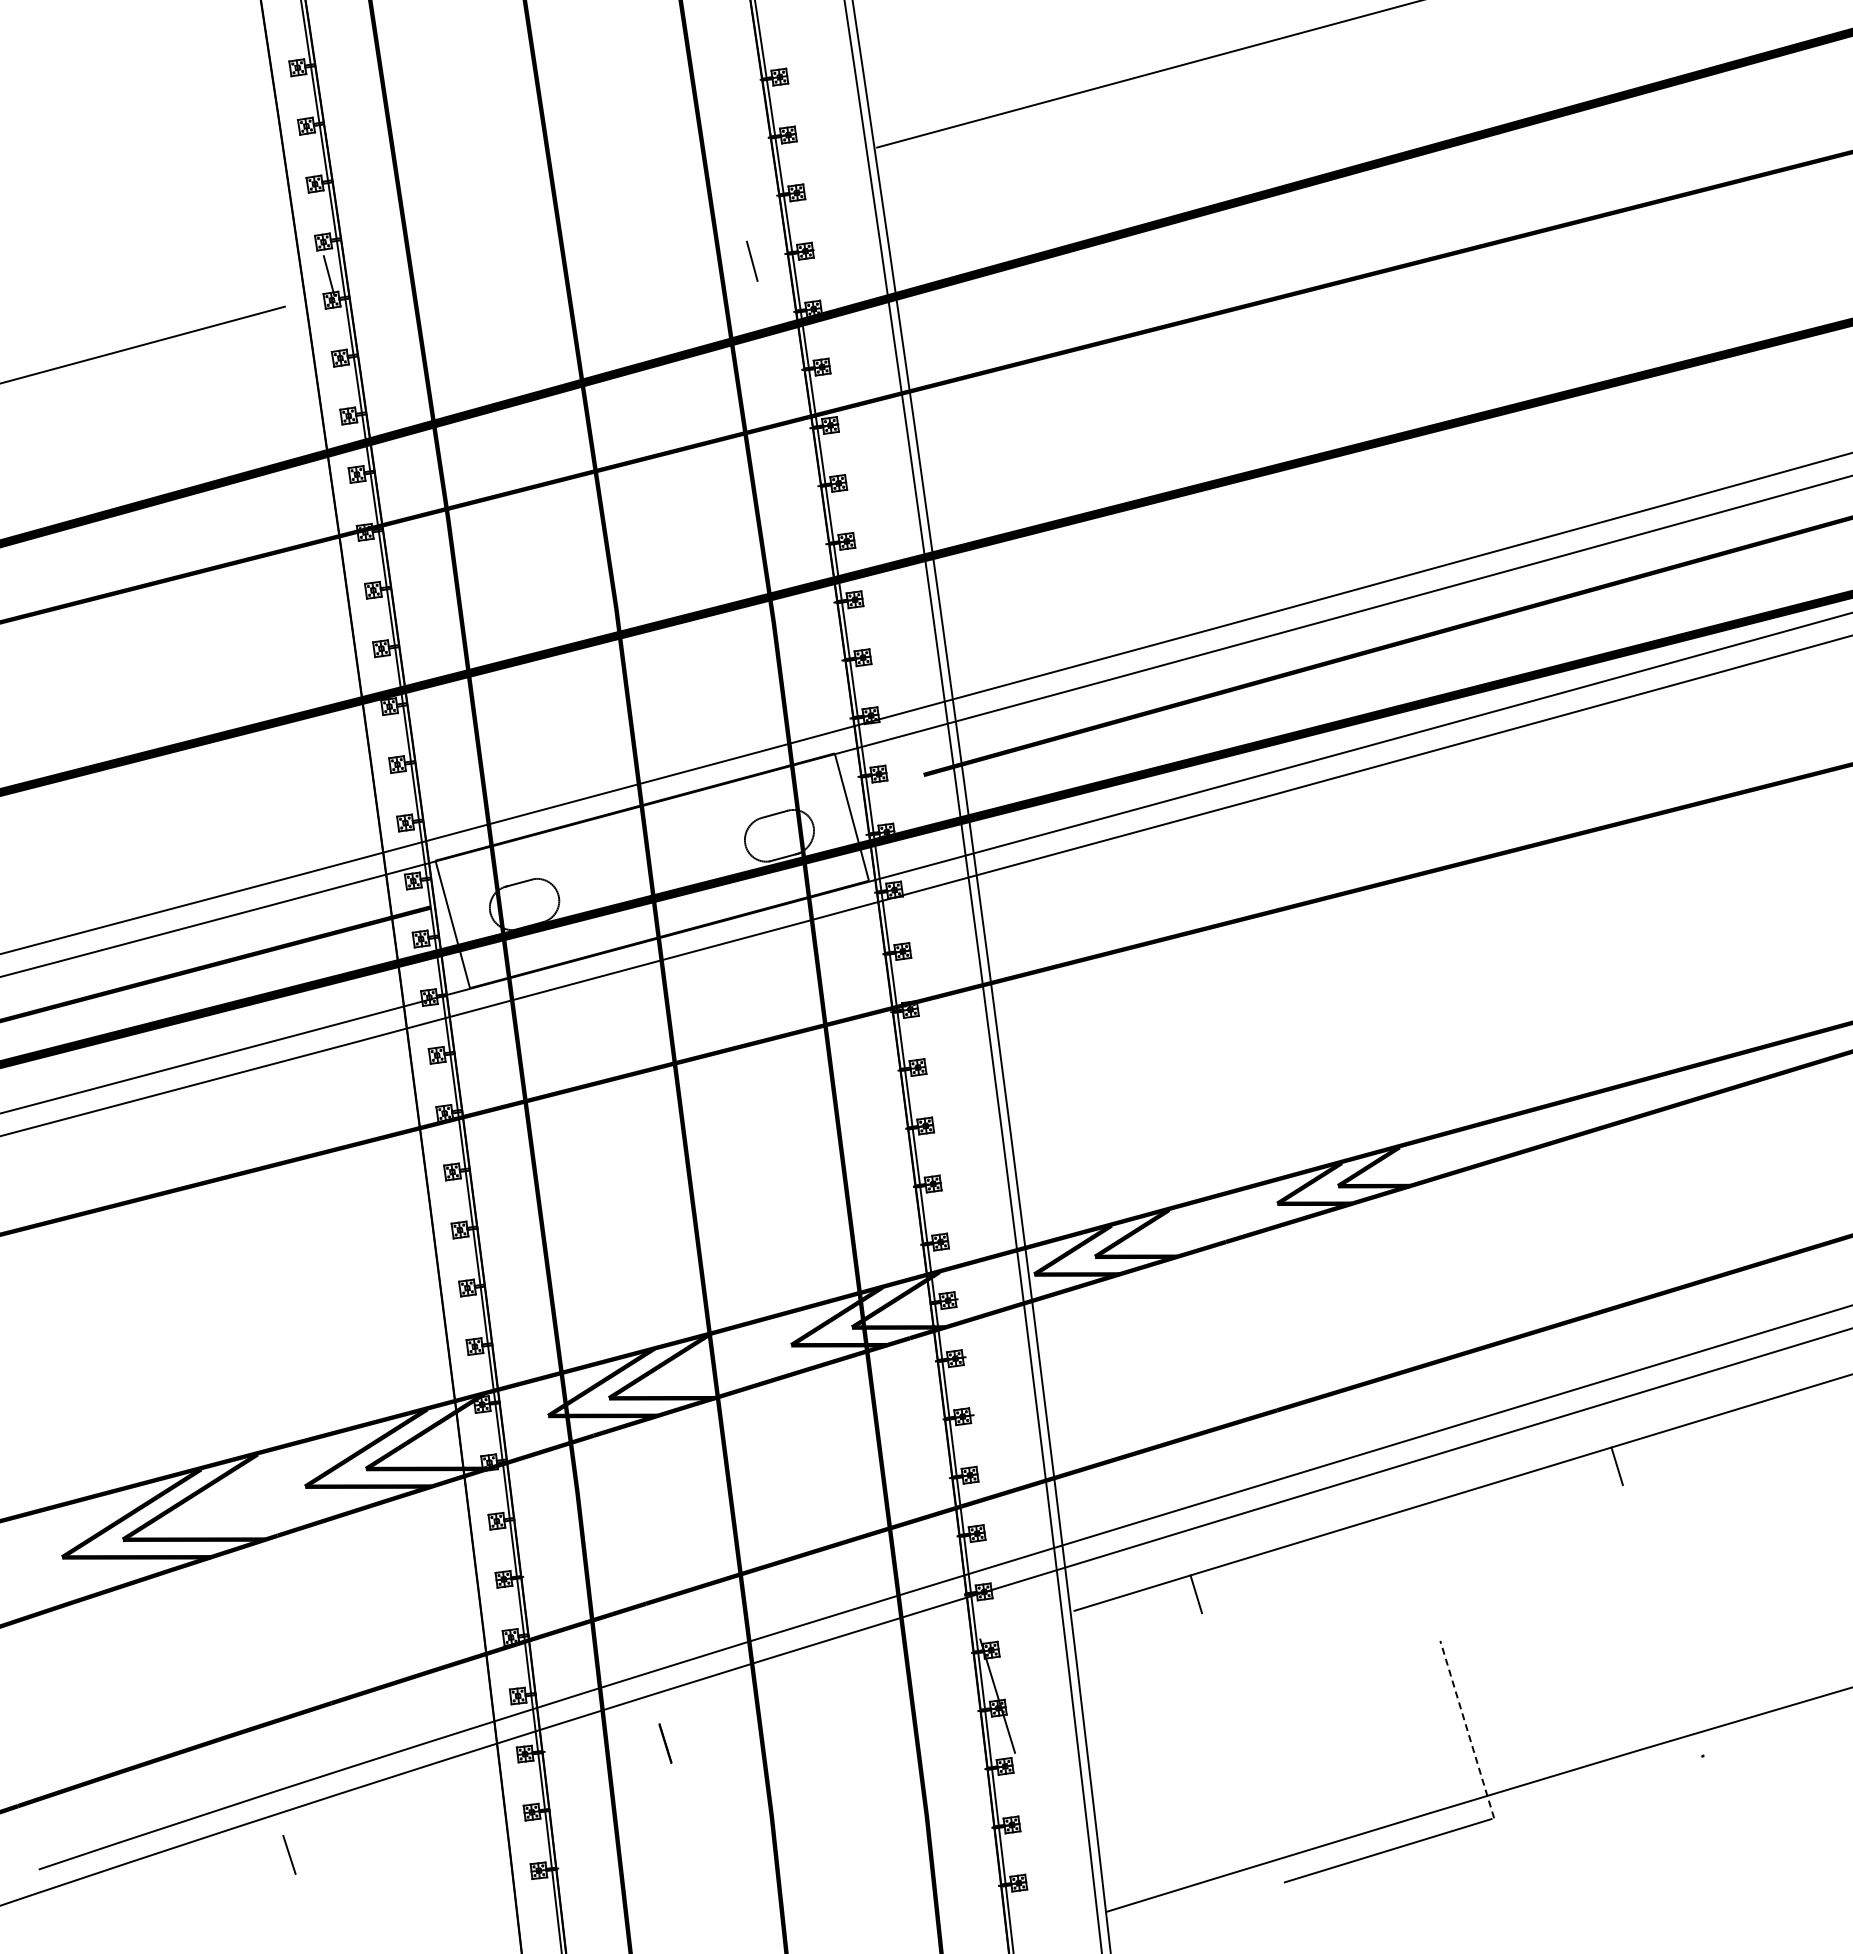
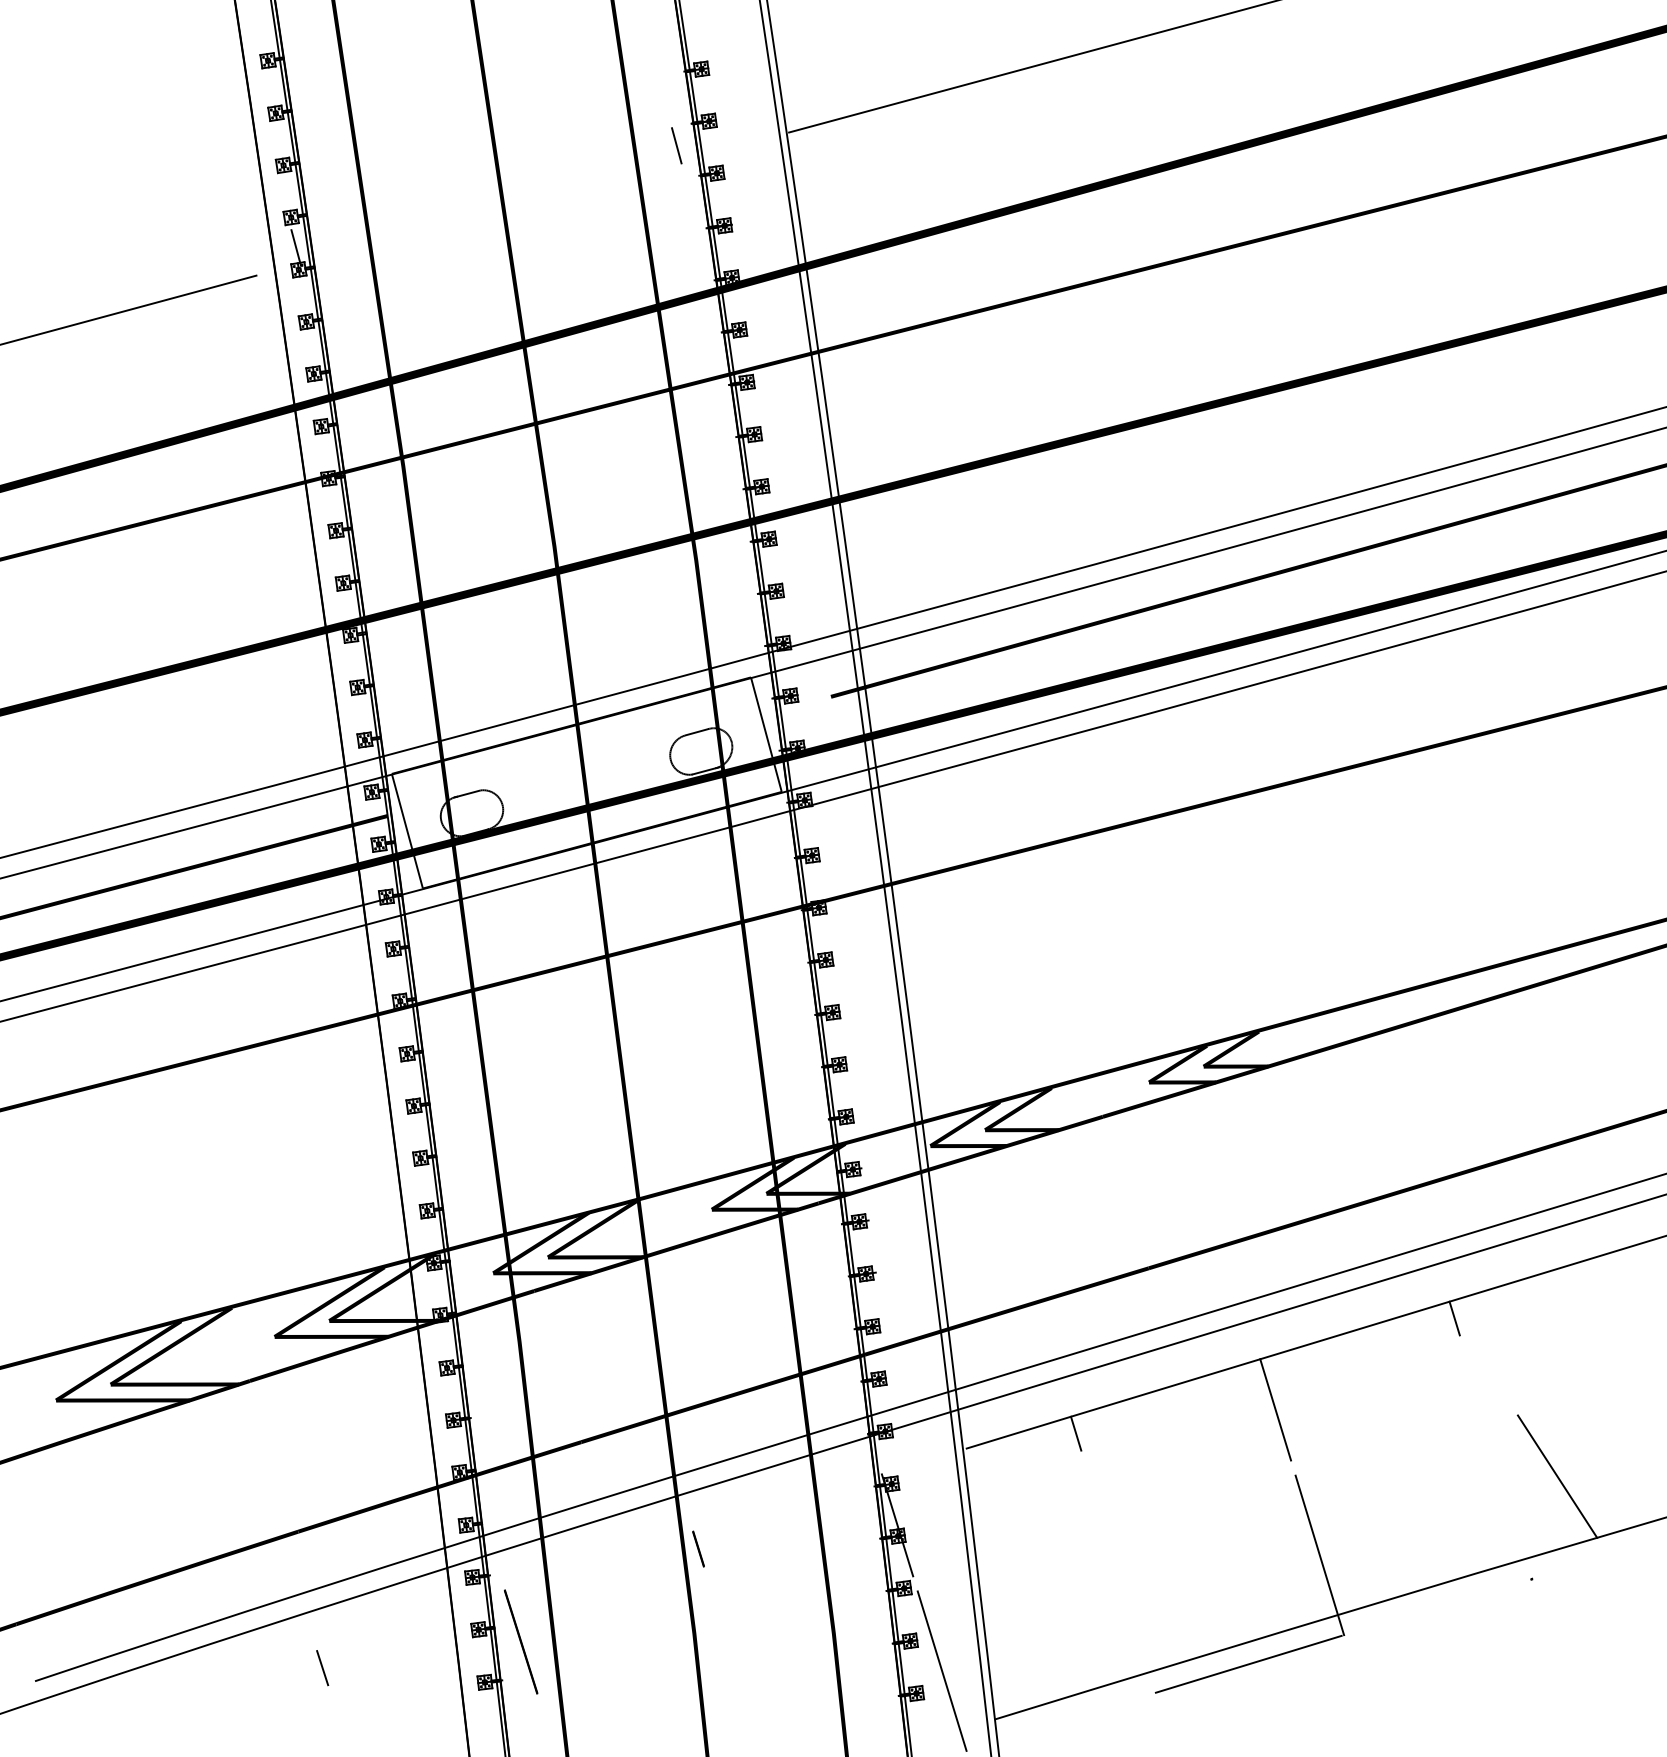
line: (752, 260) -> (677, 145), moved
line: (1418, 1567) -> (1276, 1409), added
line: (1731, 1642) -> (1557, 1477), added
line: (1467, 1729) -> (1320, 1555), dashed -> solid
line: (665, 1743) -> (698, 1549), moved
line: (579, 1825) -> (521, 1641), added
line: (289, 1854) -> (322, 1667), moved
line: (1047, 1857) -> (942, 1670), added

